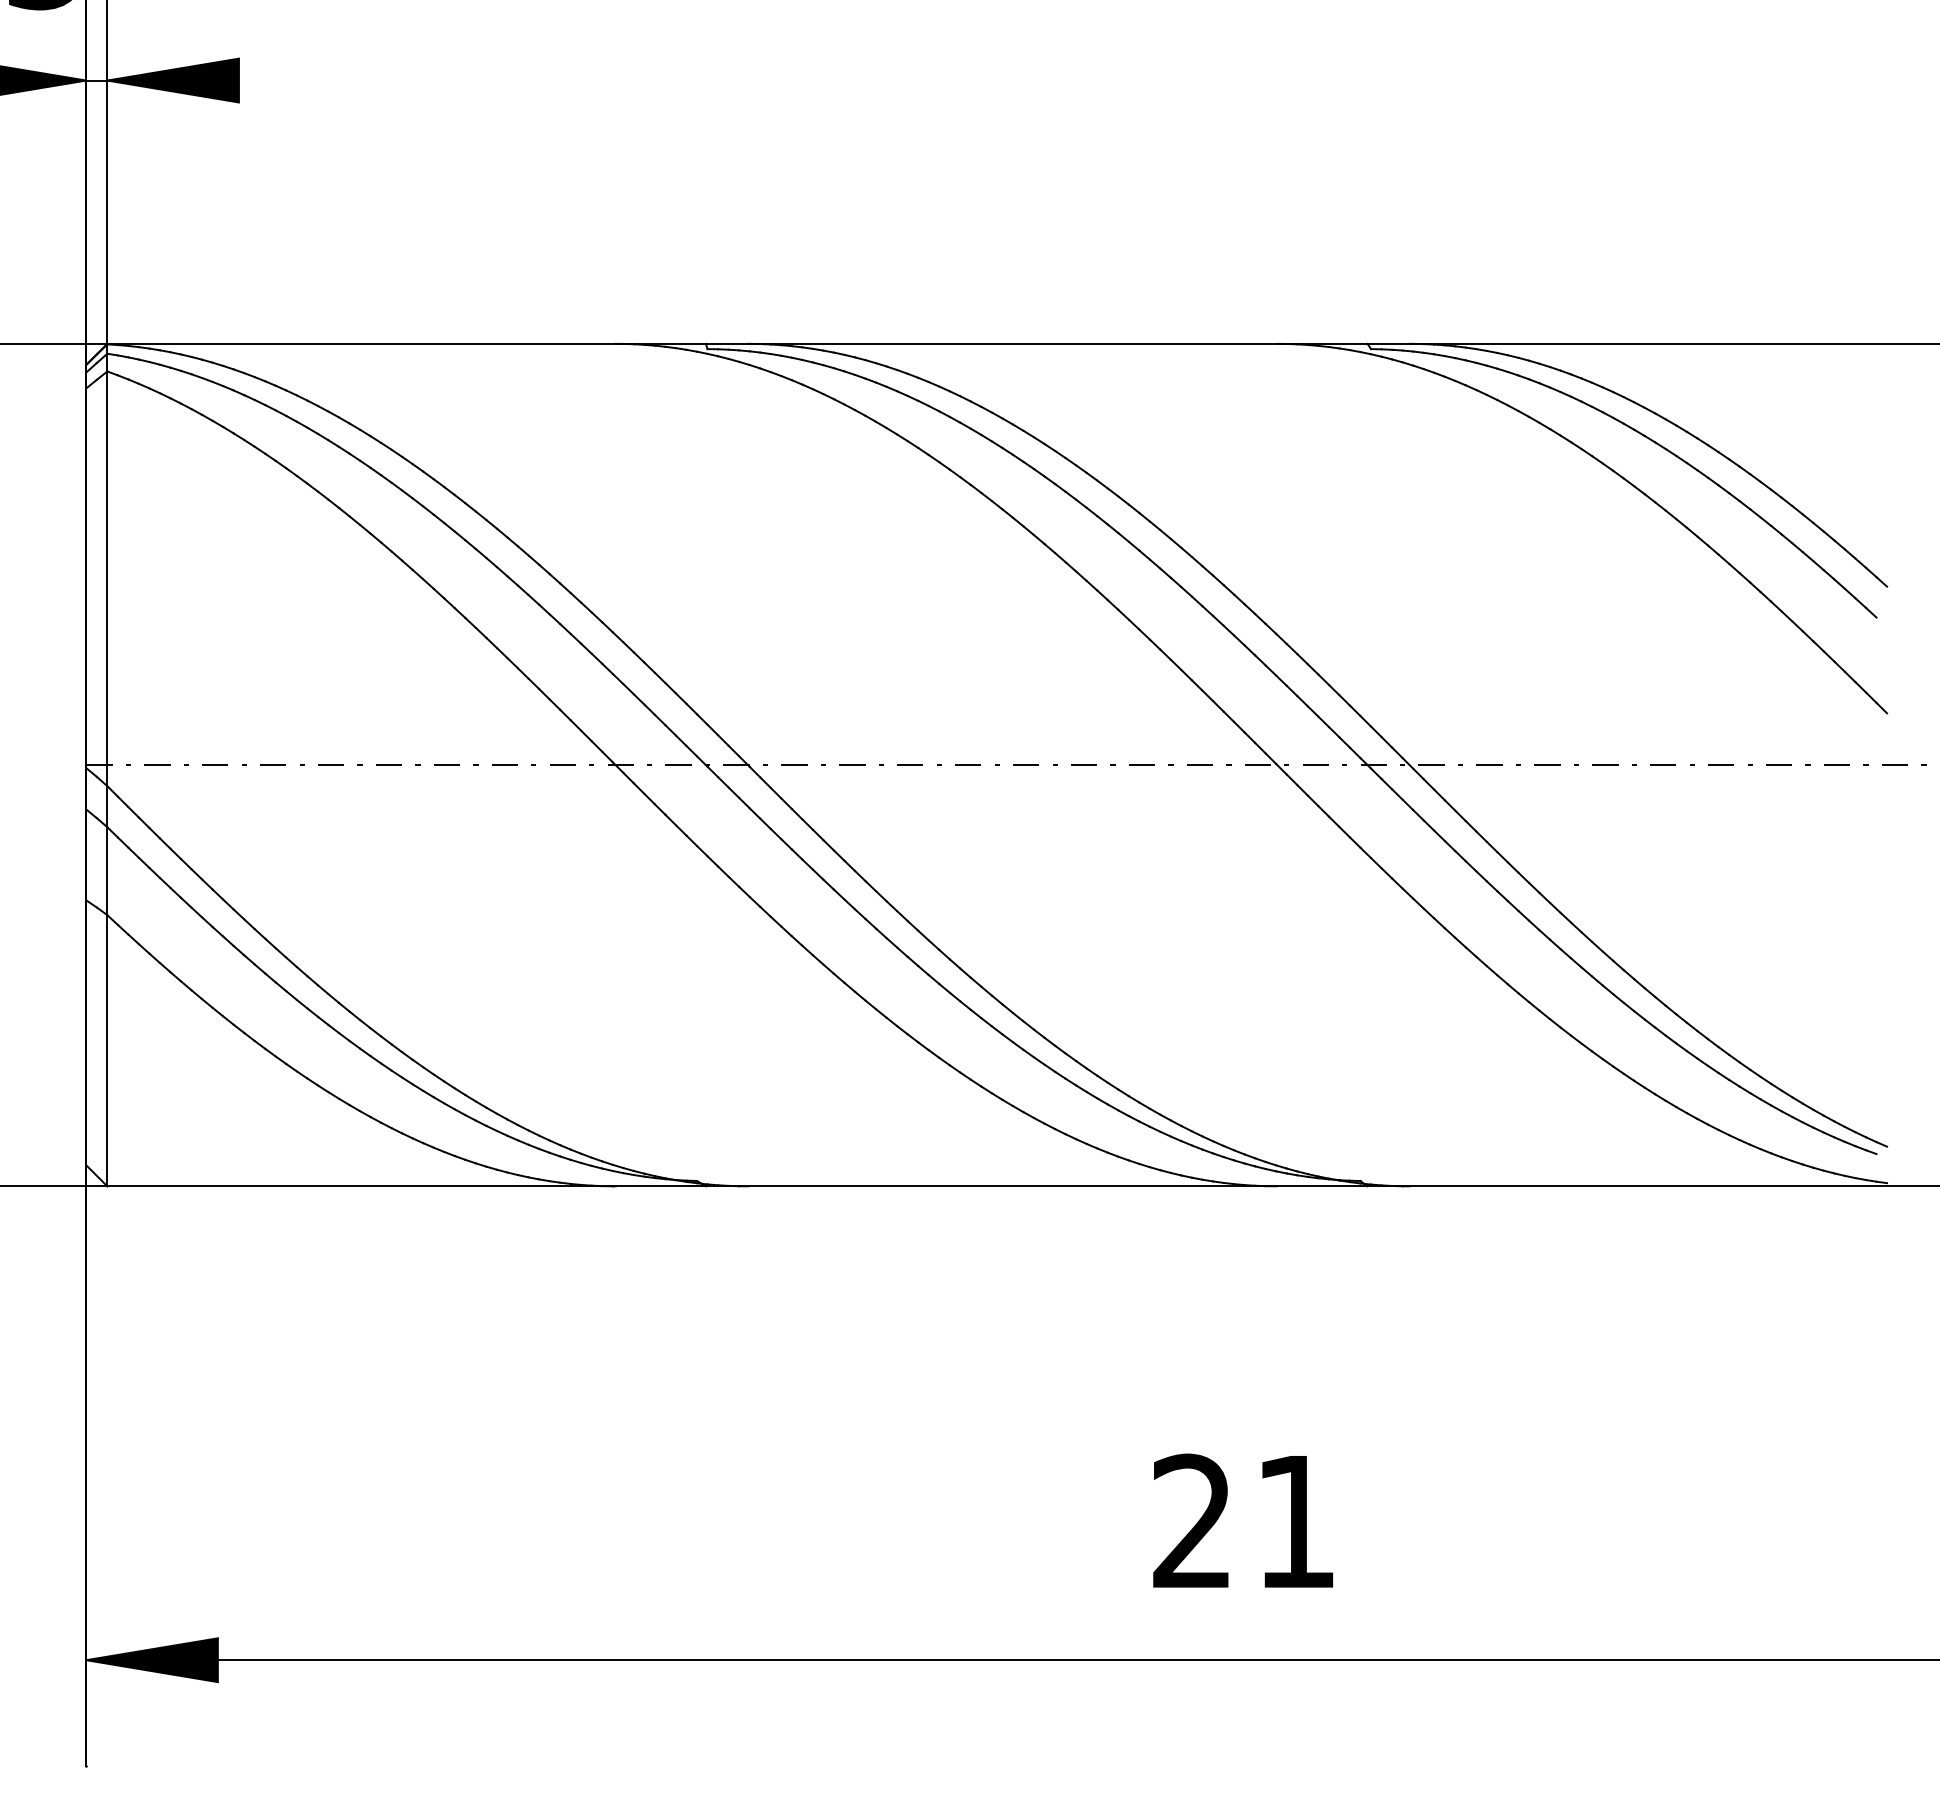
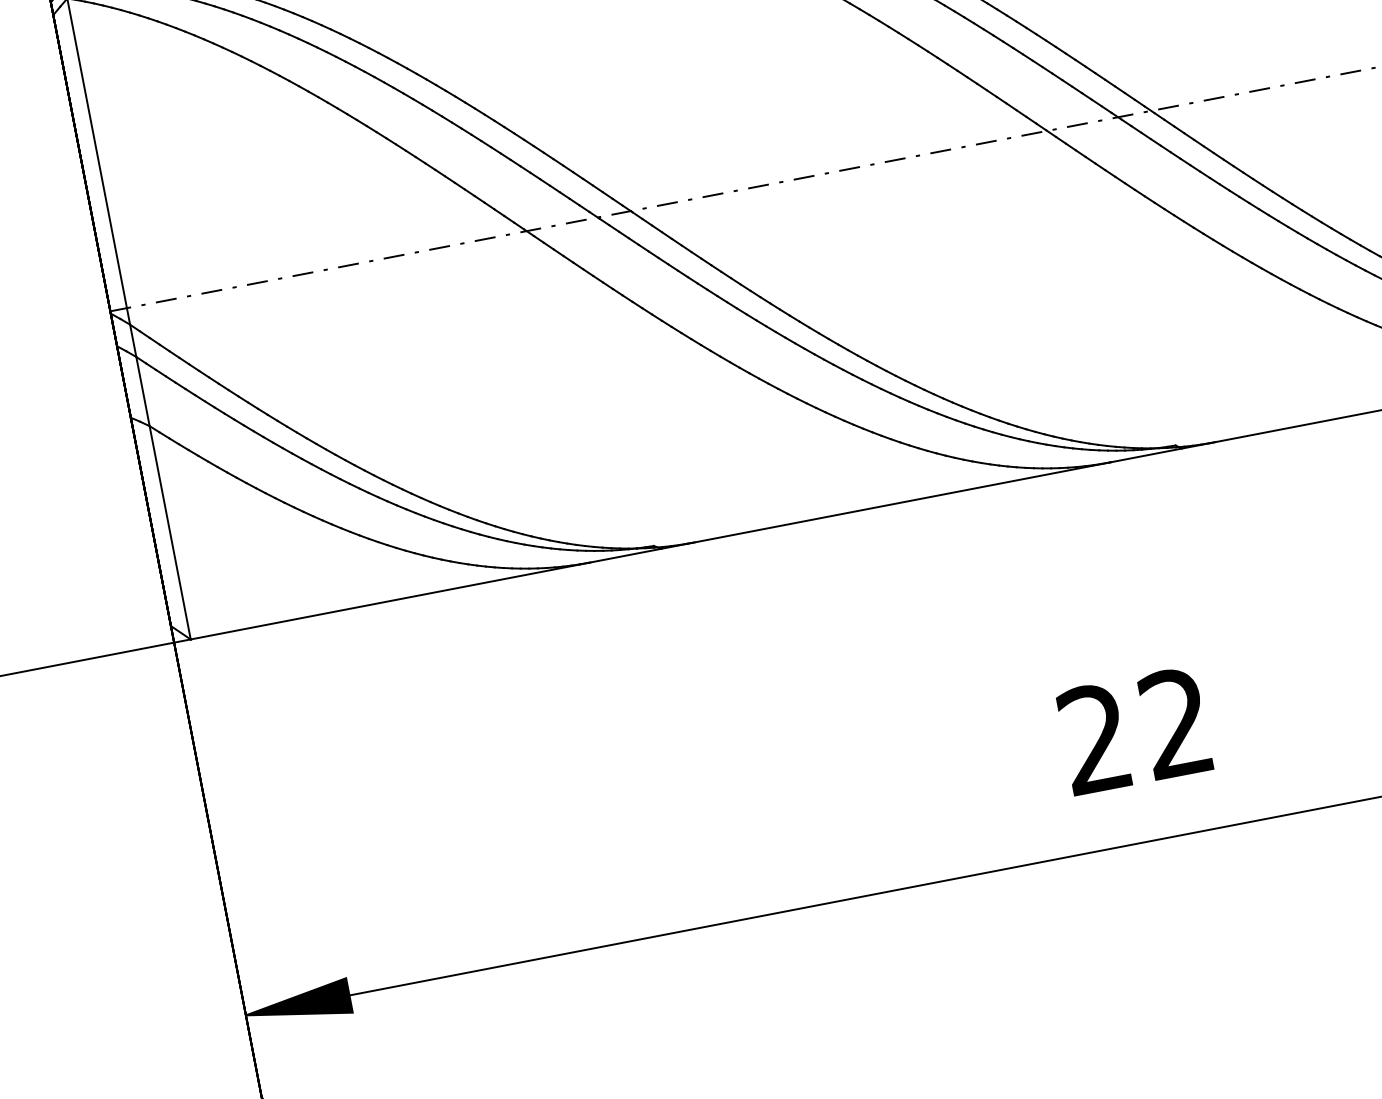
text: (1294, 1520) -> (1175, 722), 21 -> 22

